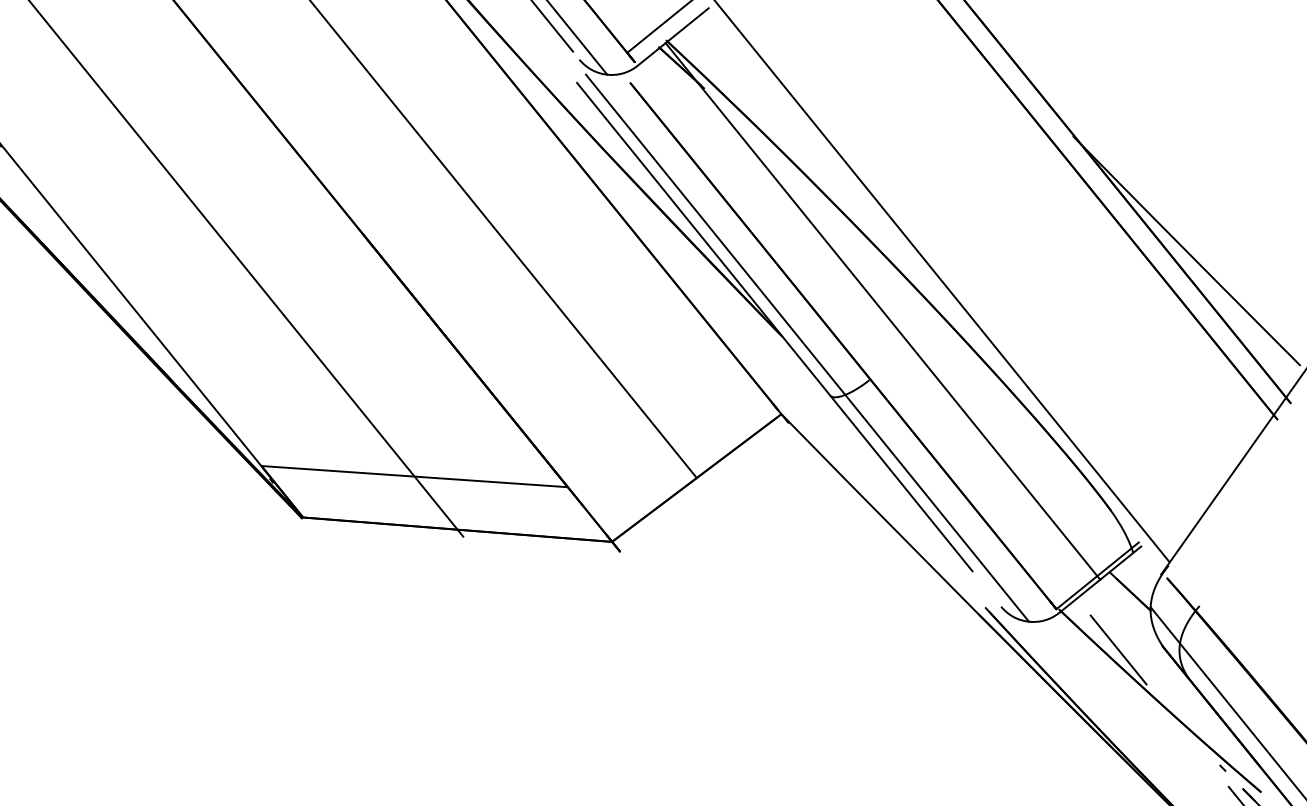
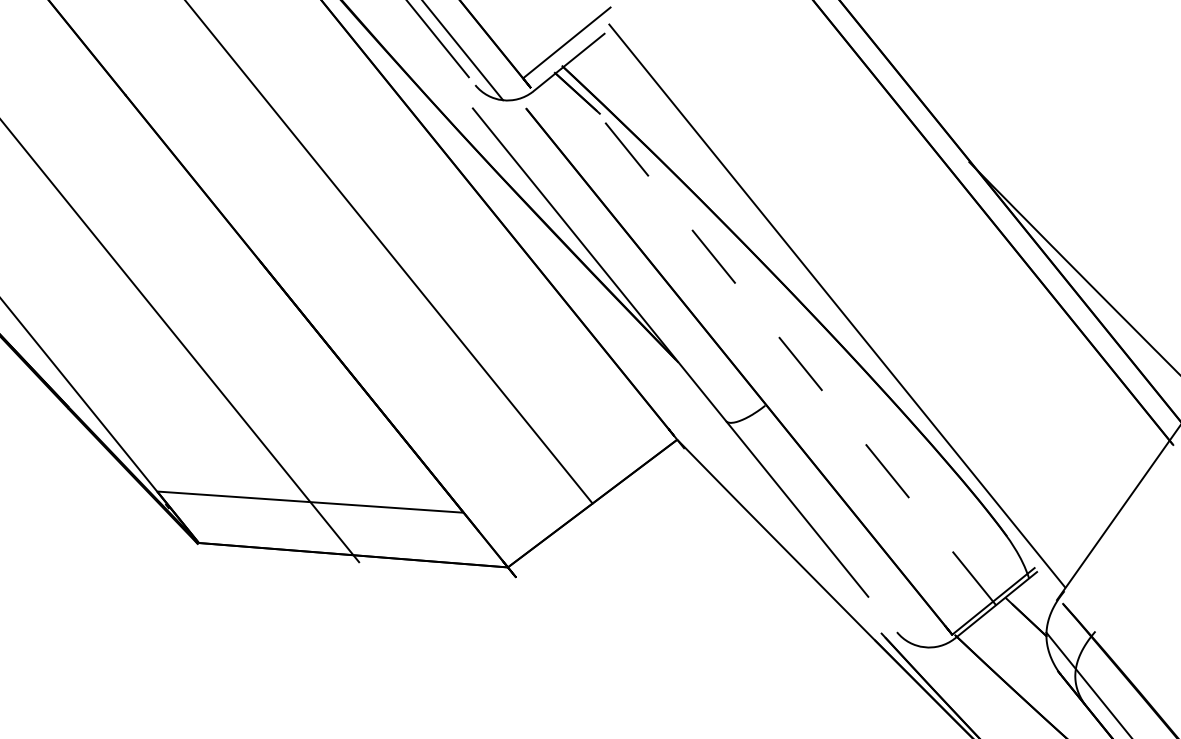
line: (882, 311) -> (778, 337), solid -> dashed
line: (807, 347) -> (703, 373), removed
line: (1118, 649) -> (1014, 675), removed

